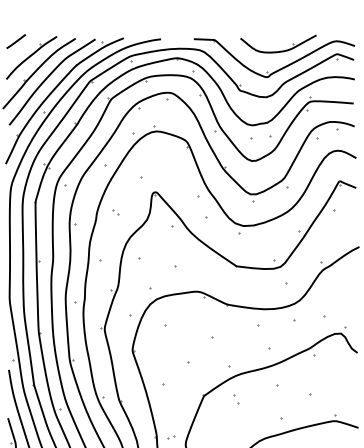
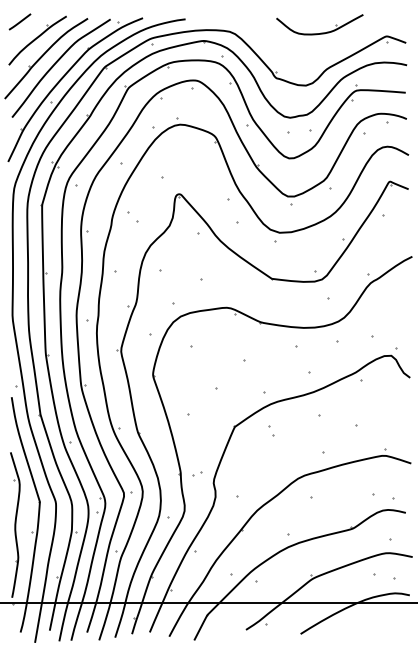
part: (280, 68) -> (322, 52), removed
part: (115, 211) -> (133, 216), size x1.6

